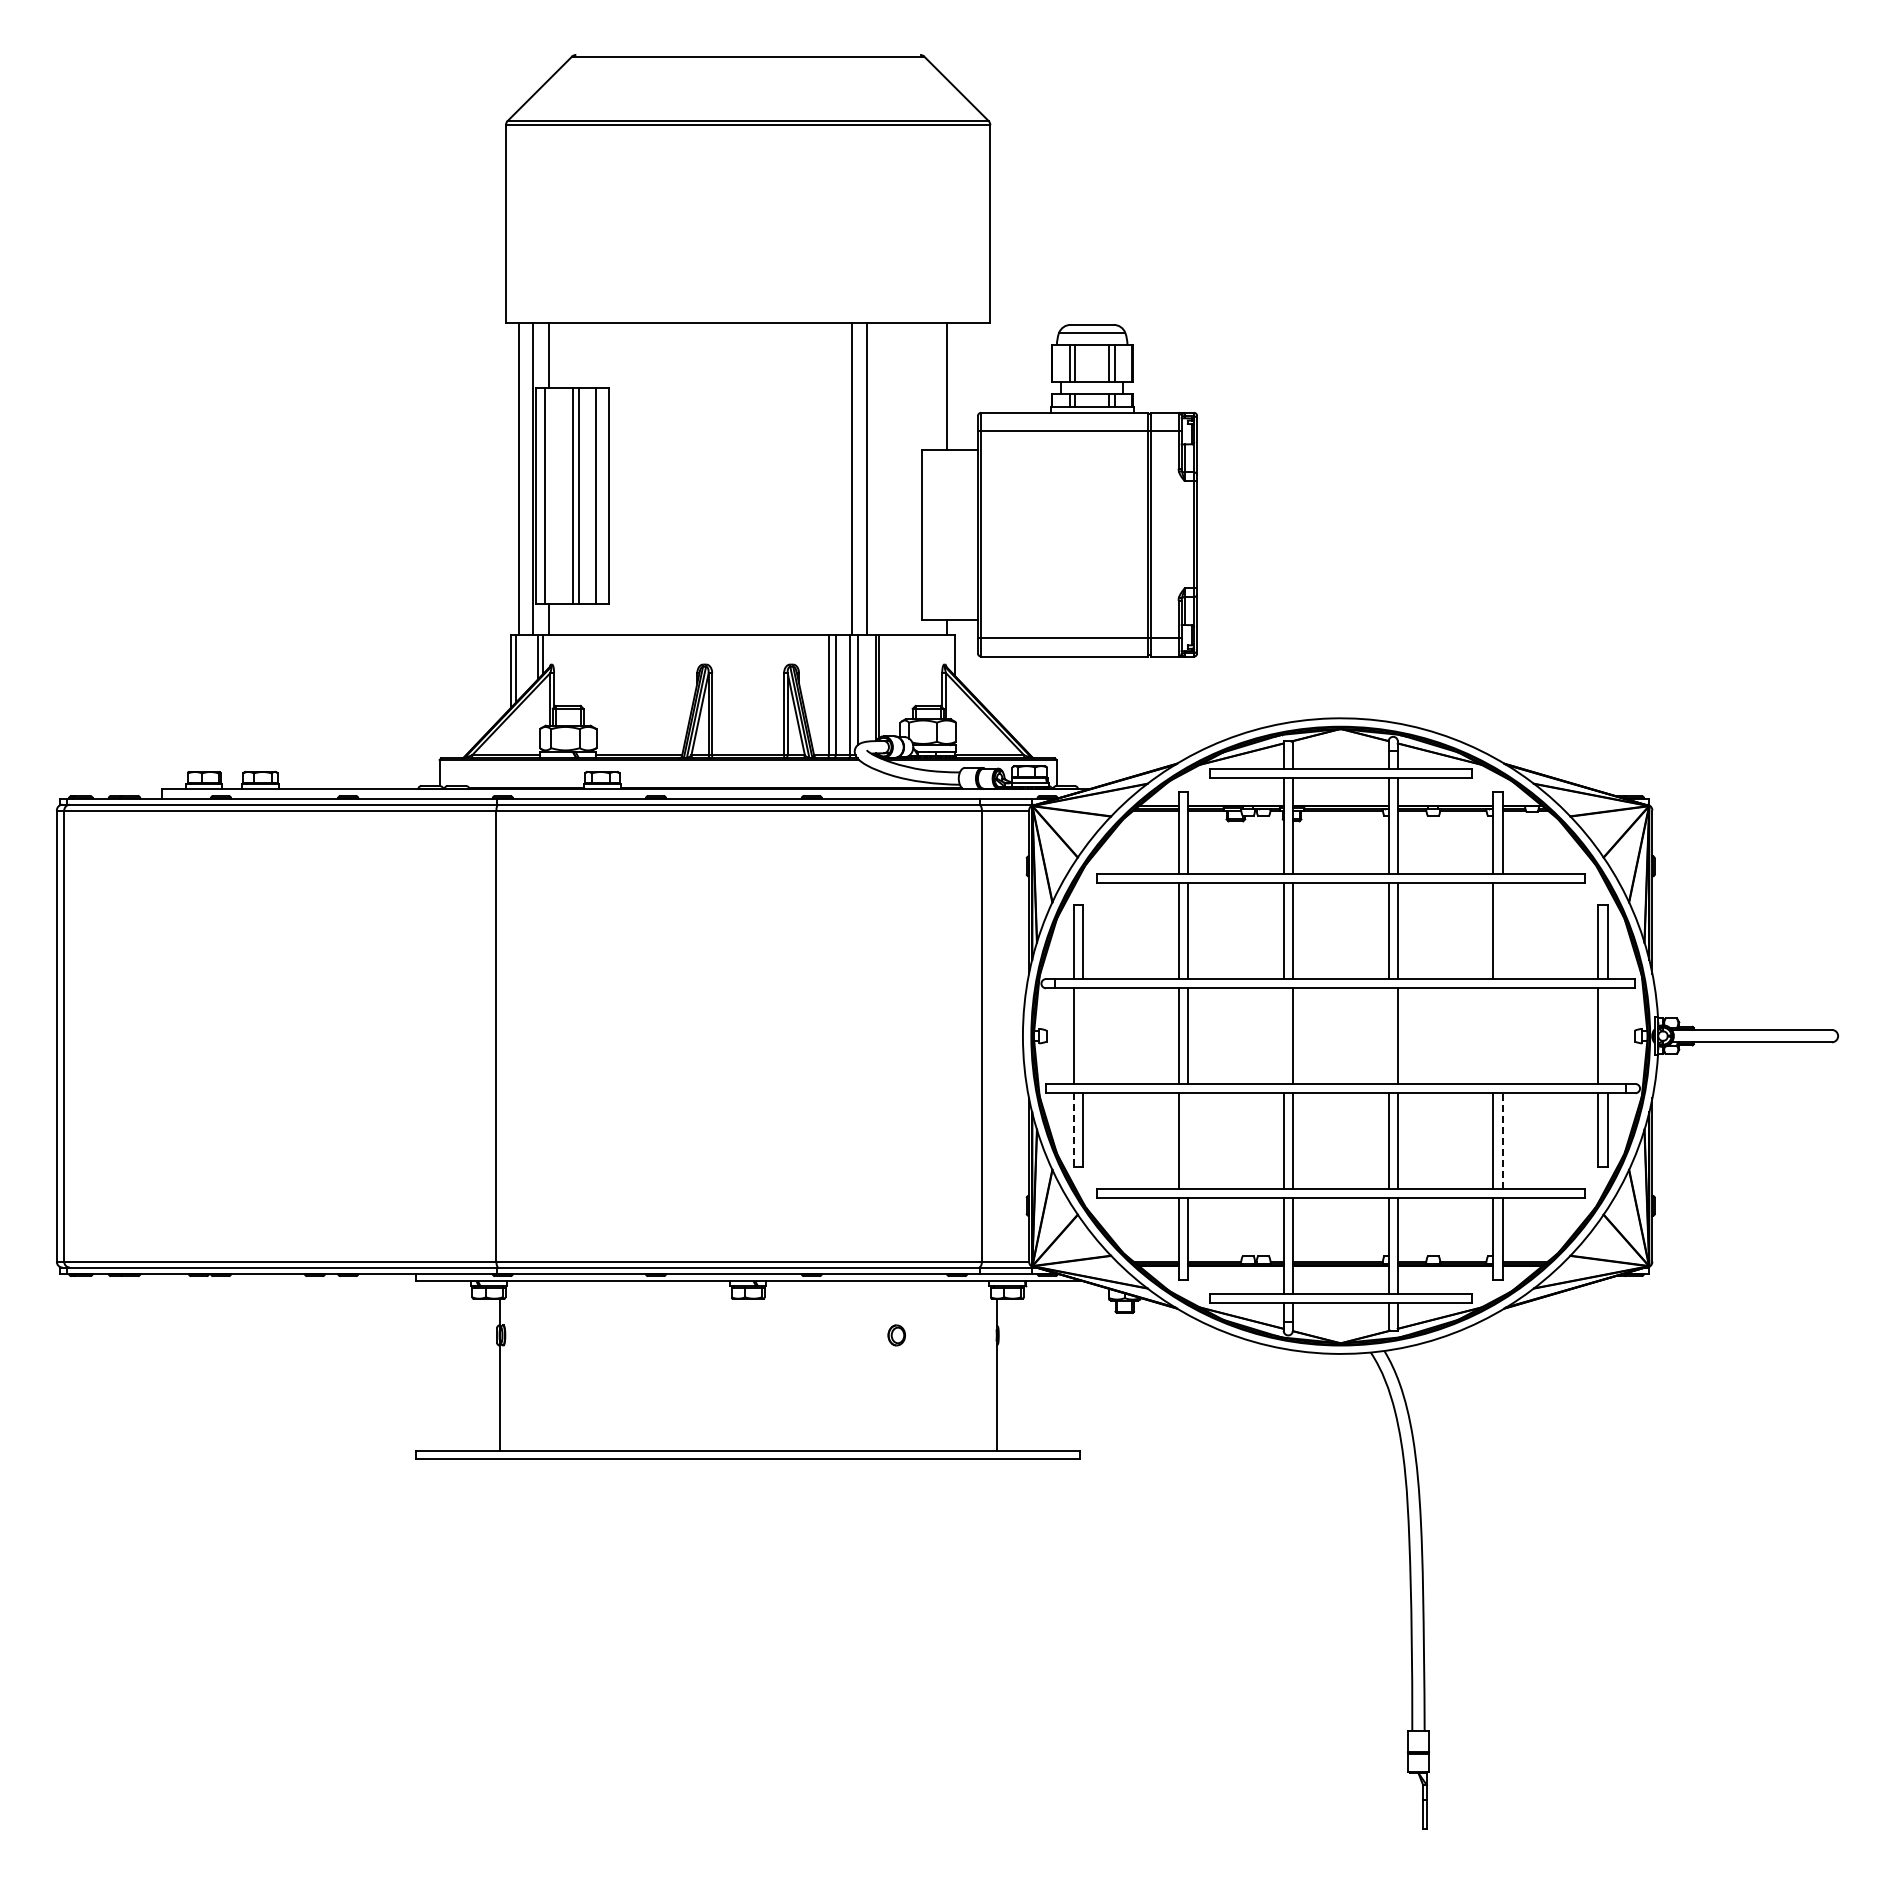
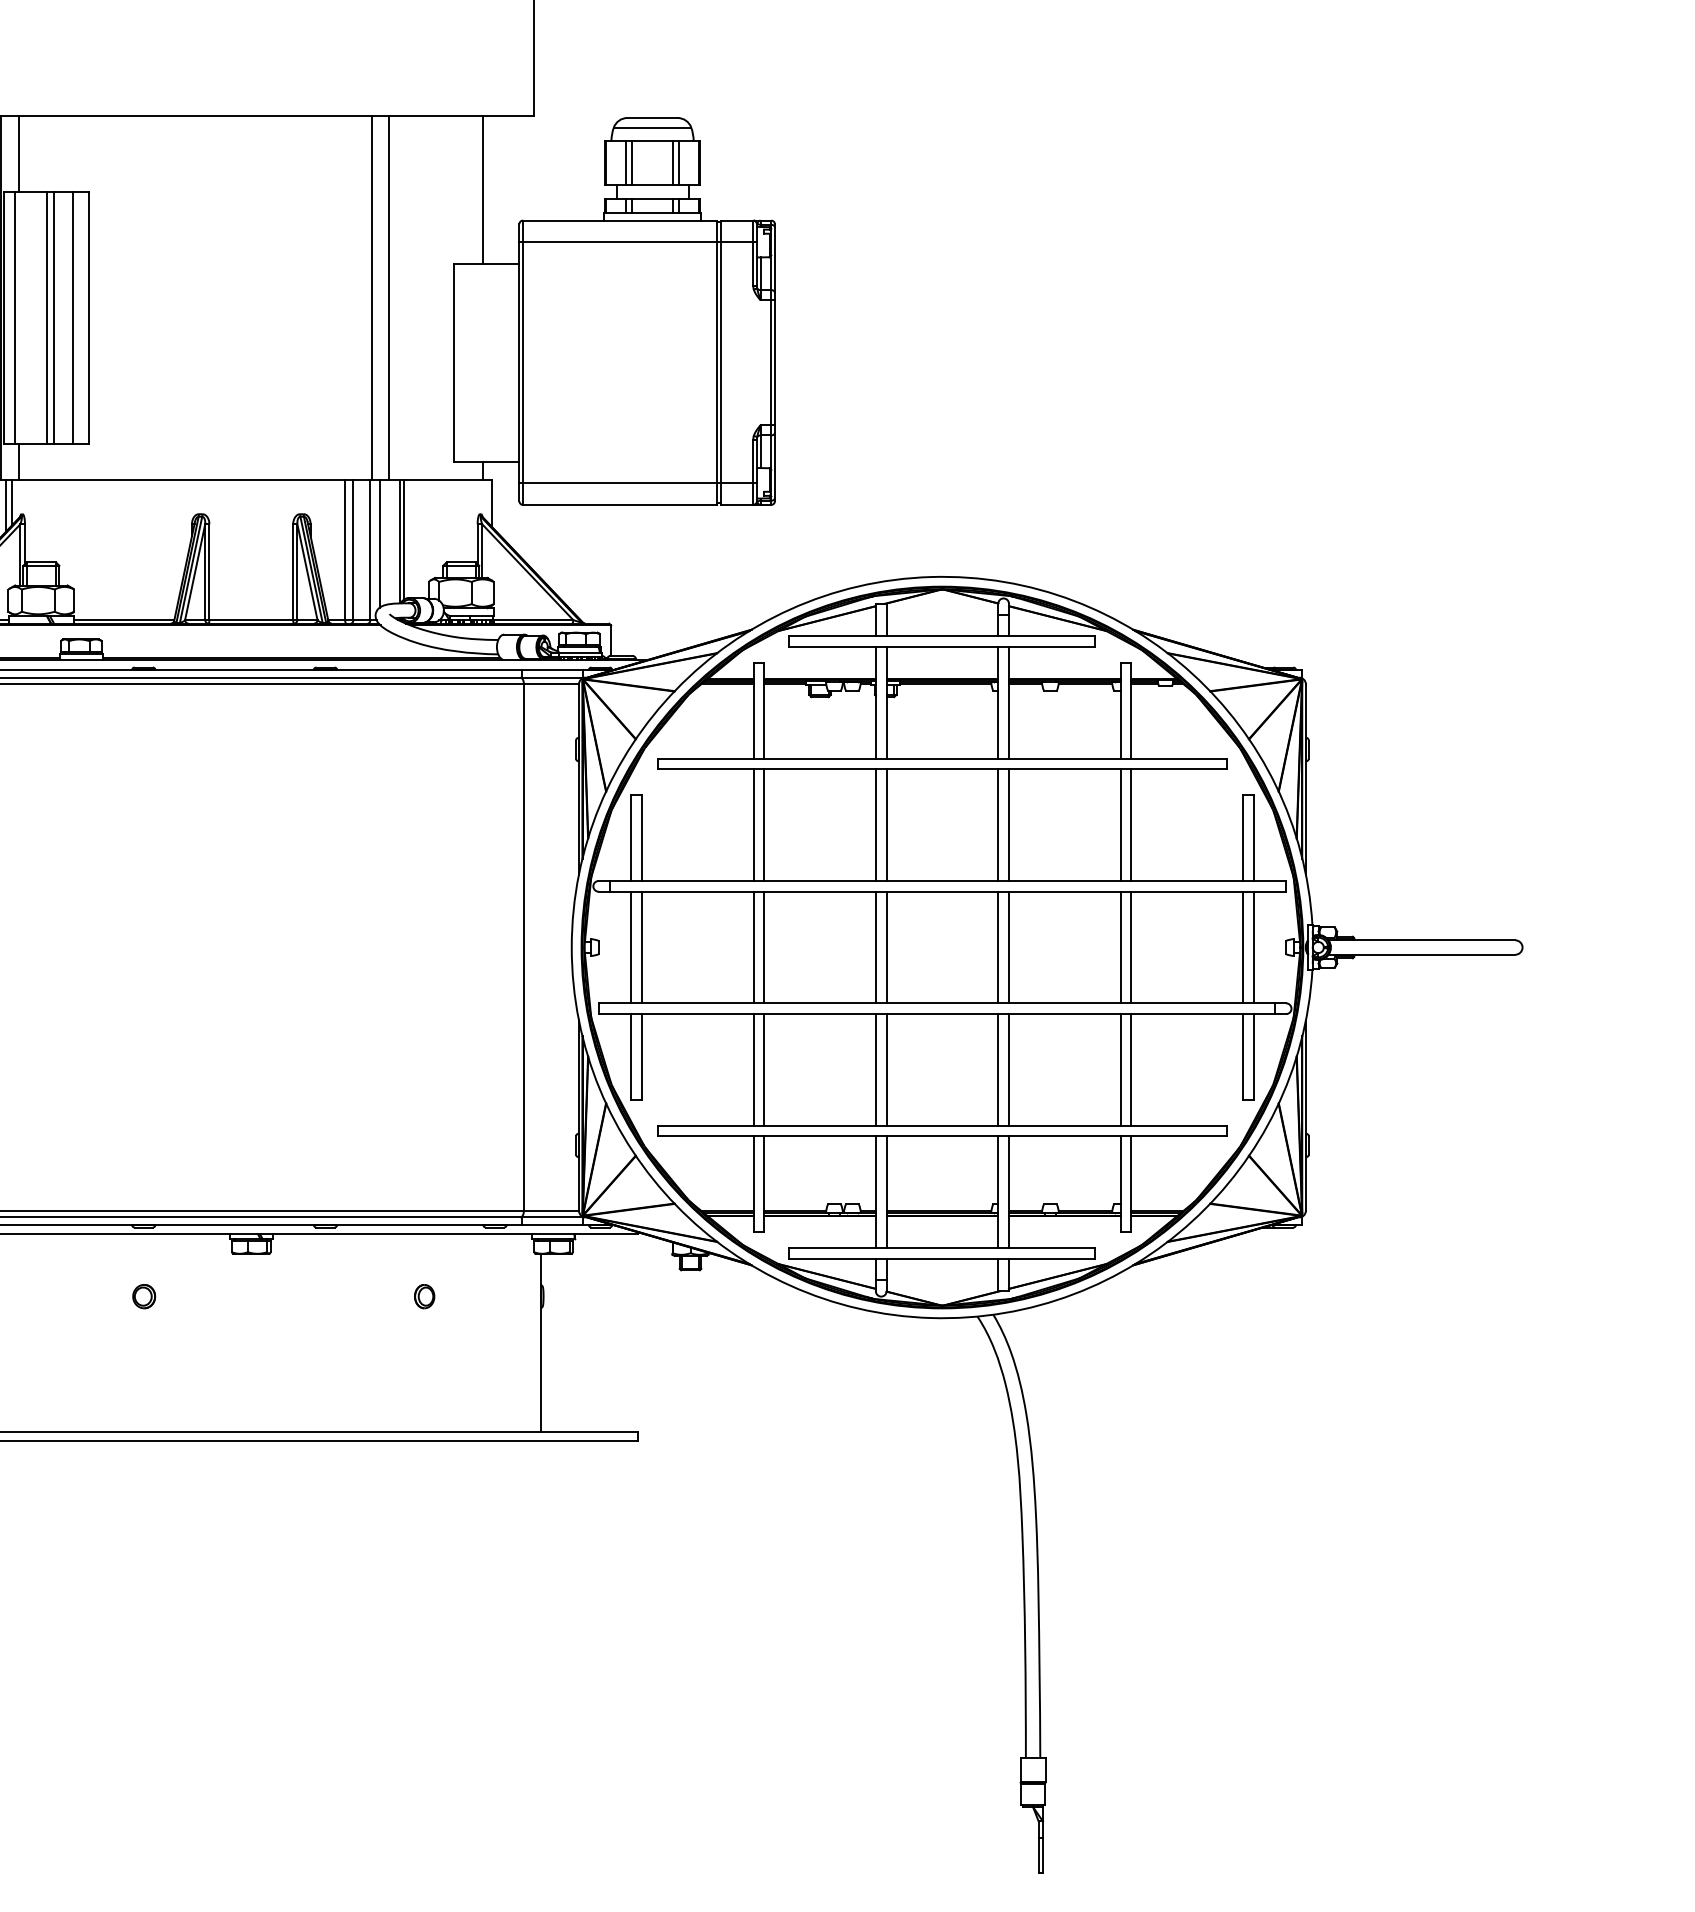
line: (1502, 931) -> (1131, 825), added
line: (1083, 1035) -> (642, 946), added
line: (1283, 1035) -> (875, 946), added
line: (1388, 1035) -> (998, 946), added
line: (1493, 1035) -> (1120, 946), added
line: (1502, 1035) -> (1131, 946), added
line: (1607, 1035) -> (1253, 946), added
line: (1073, 1130) -> (630, 1057), dashed -> solid
line: (1188, 1140) -> (764, 1069), added
line: (1502, 1141) -> (1131, 1070), dashed -> solid
part: (656, 1335) -> (144, 1296), added

